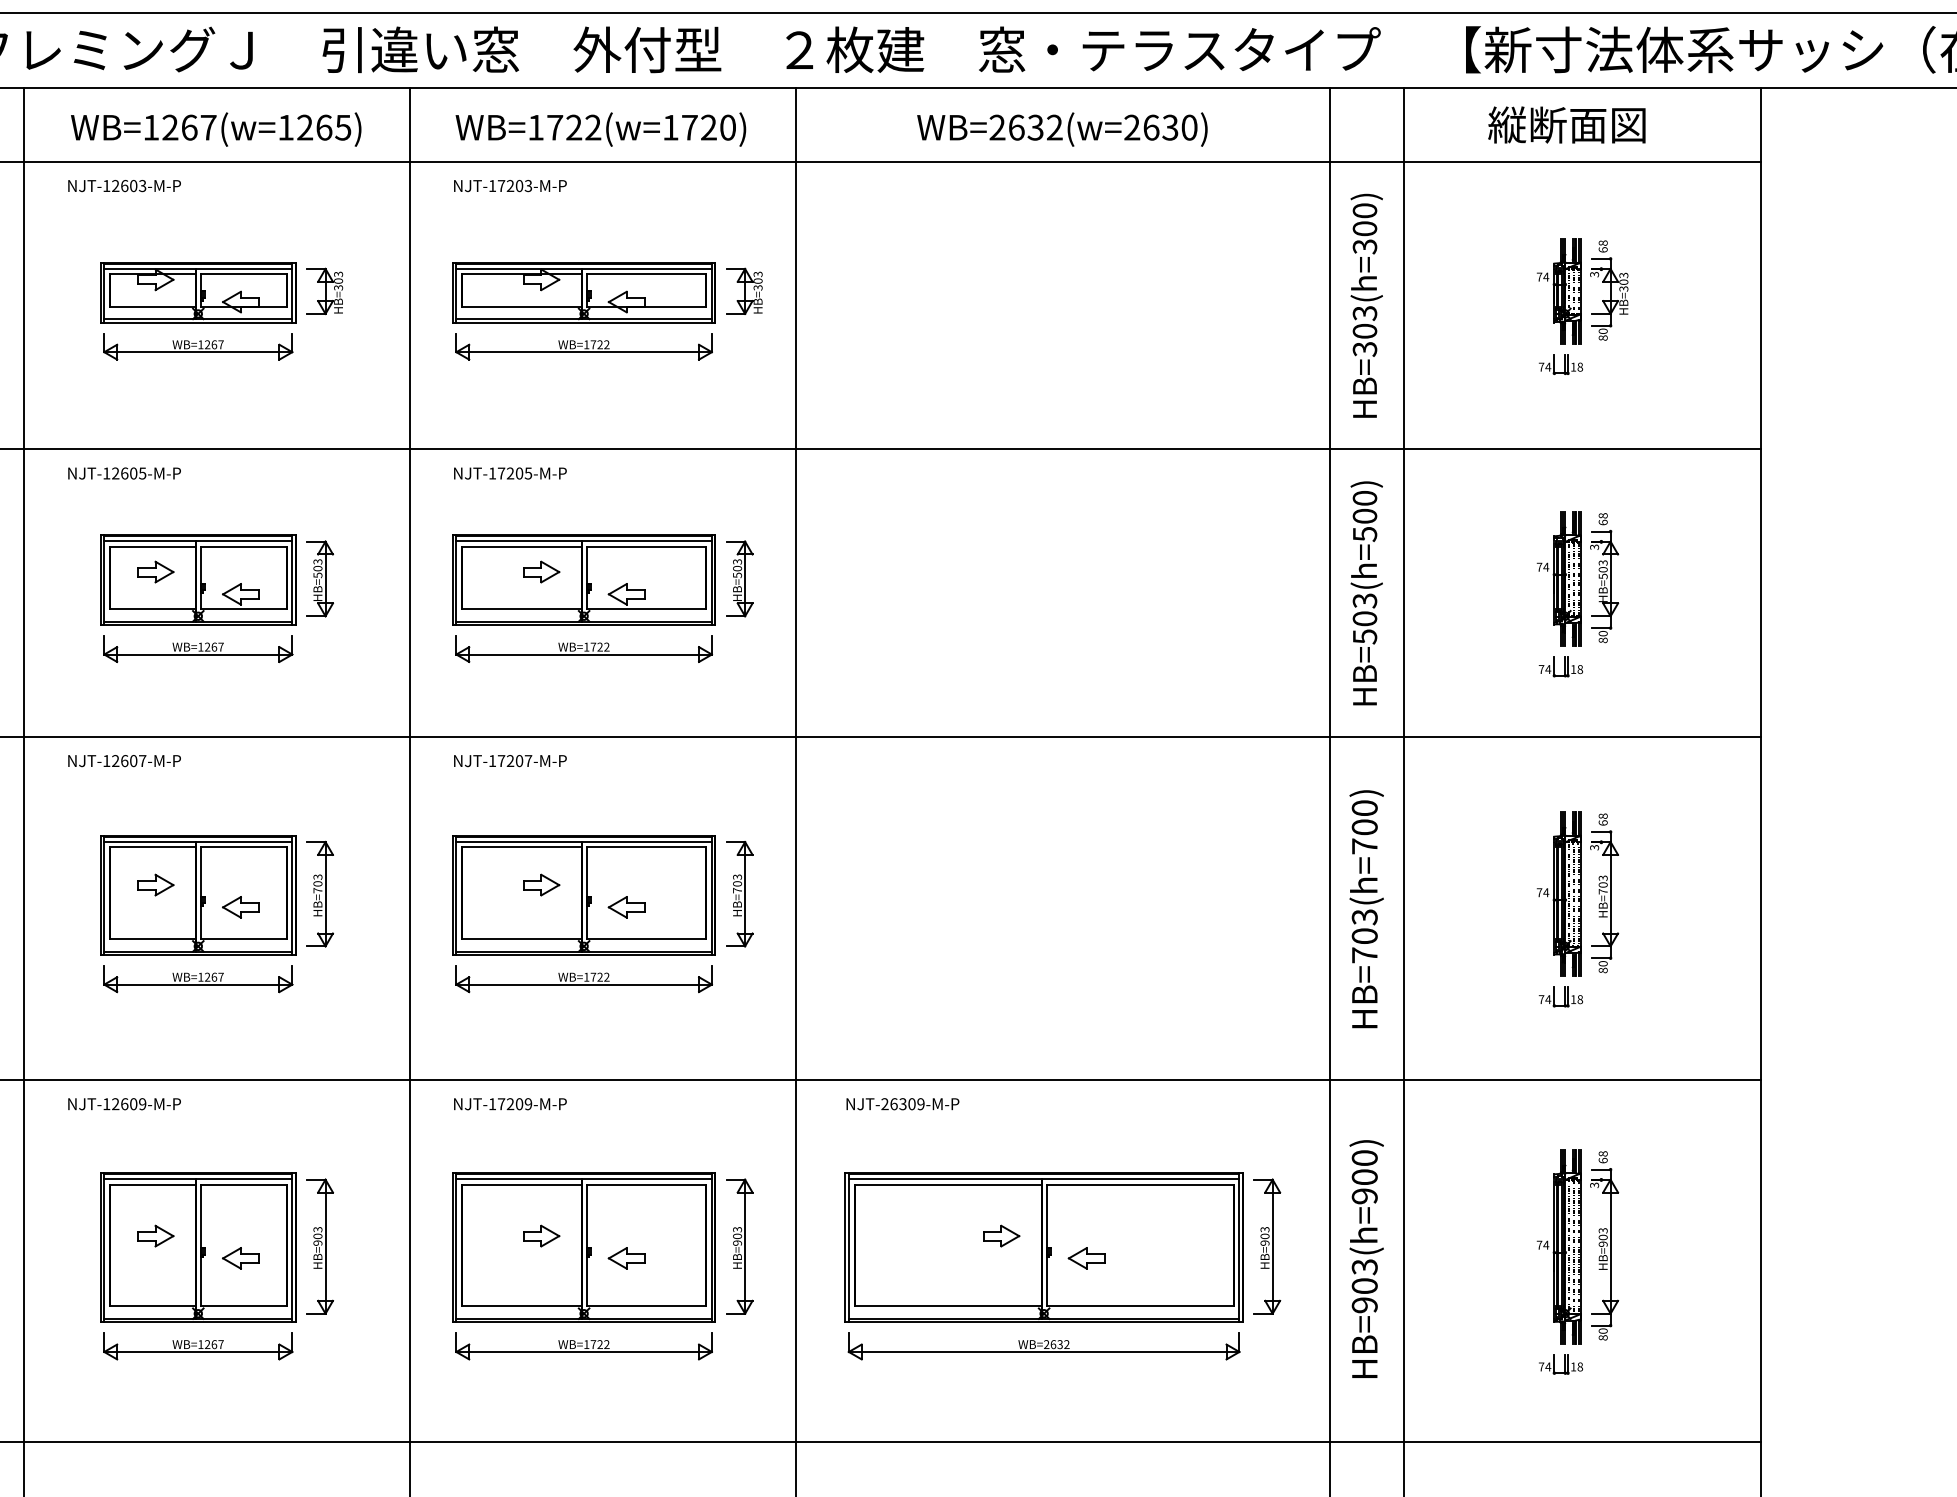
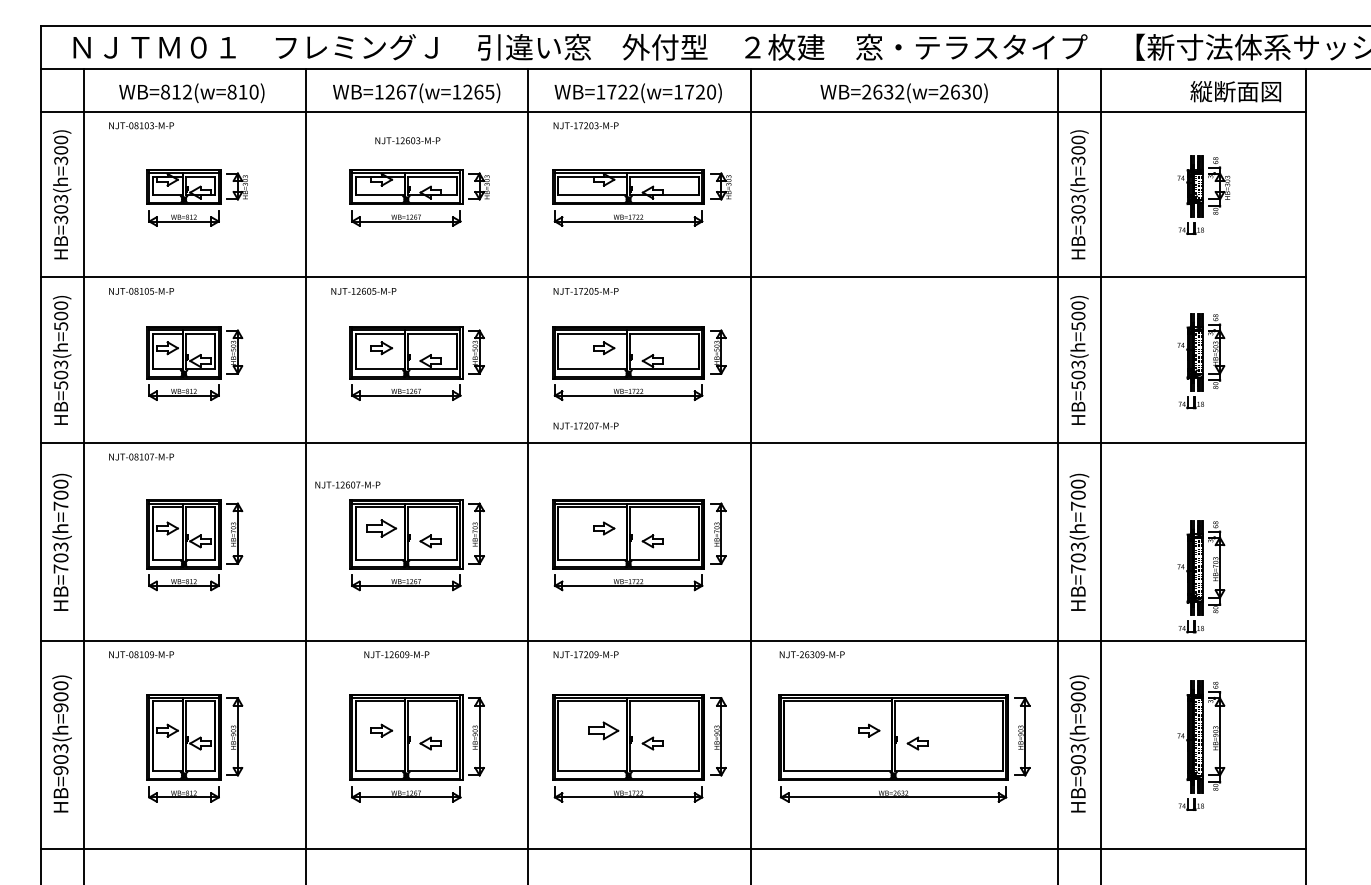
text: (1566, 124) -> (1235, 91), moved
text: (123, 185) -> (407, 140), moved
text: (123, 760) -> (347, 484), moved
text: (509, 760) -> (585, 425), moved
part: (155, 885) -> (381, 528), size x1.4
part: (1578, 909) -> (1201, 576), moved
text: (123, 1103) -> (396, 654), moved
part: (542, 1235) -> (604, 730), size x1.4

